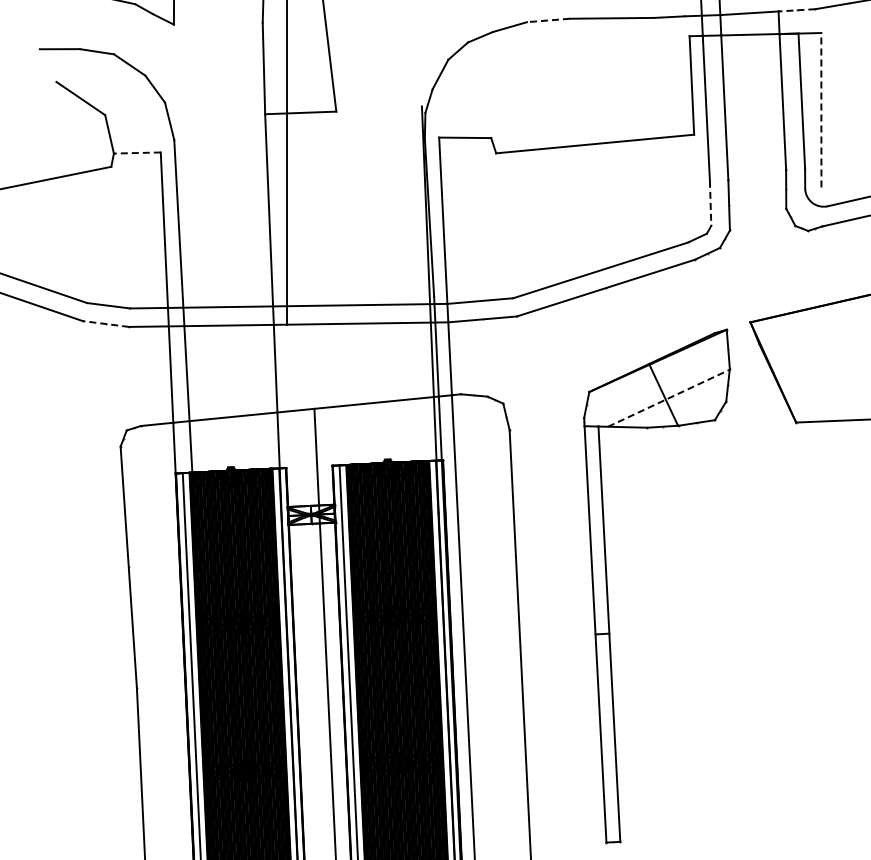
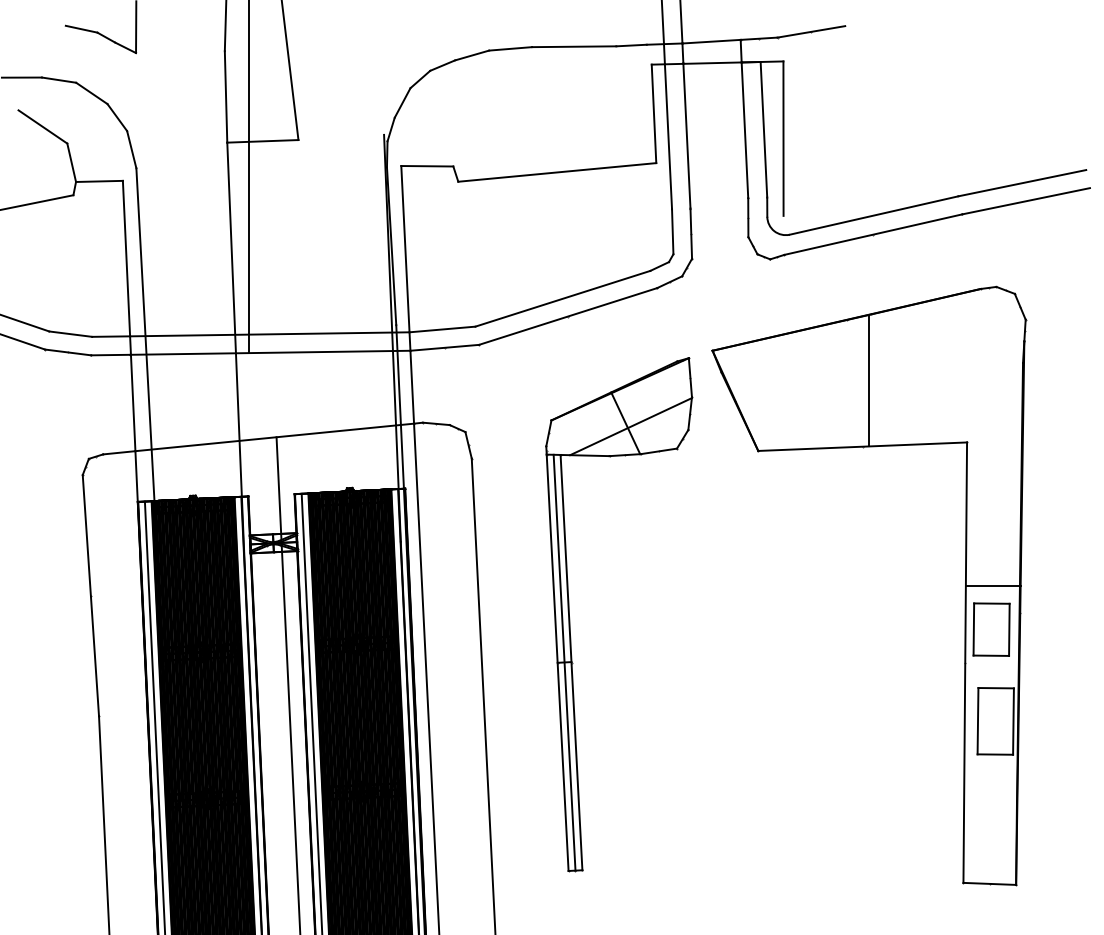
line: (796, 10) -> (758, 38), dashed -> solid
line: (548, 20) -> (510, 48), dashed -> solid
line: (821, 110) -> (783, 138), dashed -> solid
line: (136, 153) -> (98, 181), dashed -> solid
line: (710, 203) -> (672, 231), dashed -> solid
line: (105, 324) -> (67, 352), dashed -> solid
line: (669, 398) -> (631, 426), dashed -> solid
line: (602, 634) -> (564, 662), added

